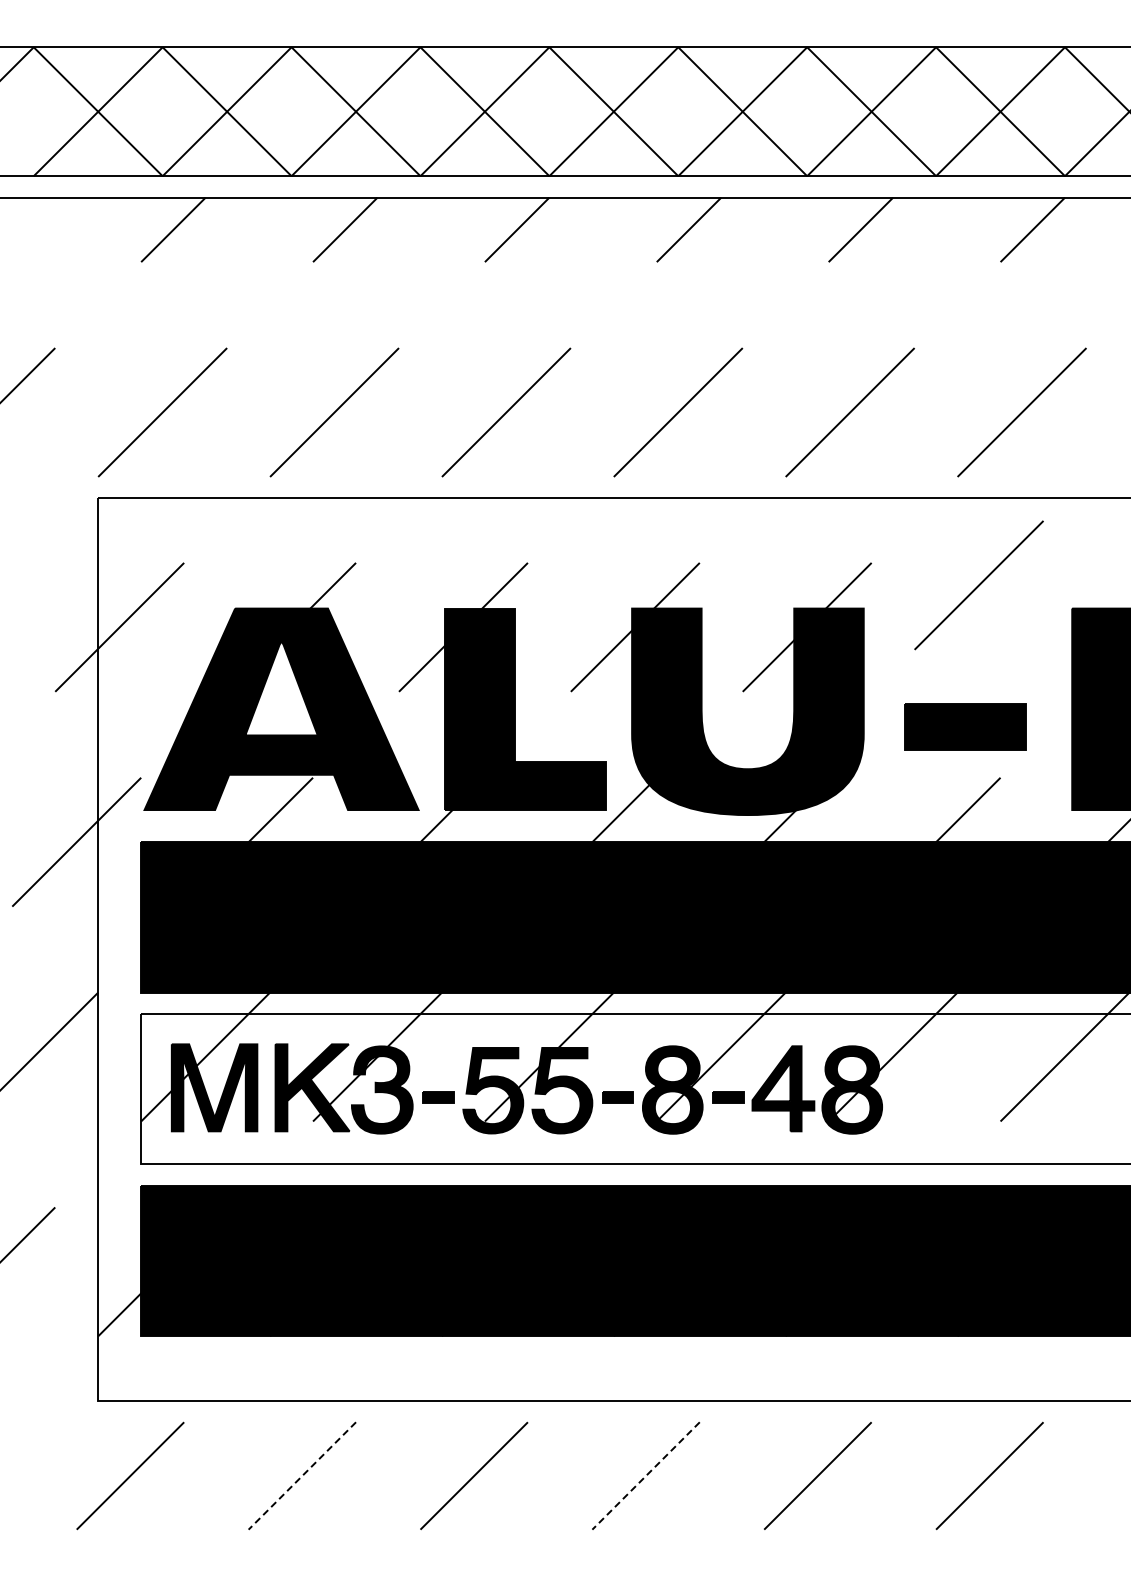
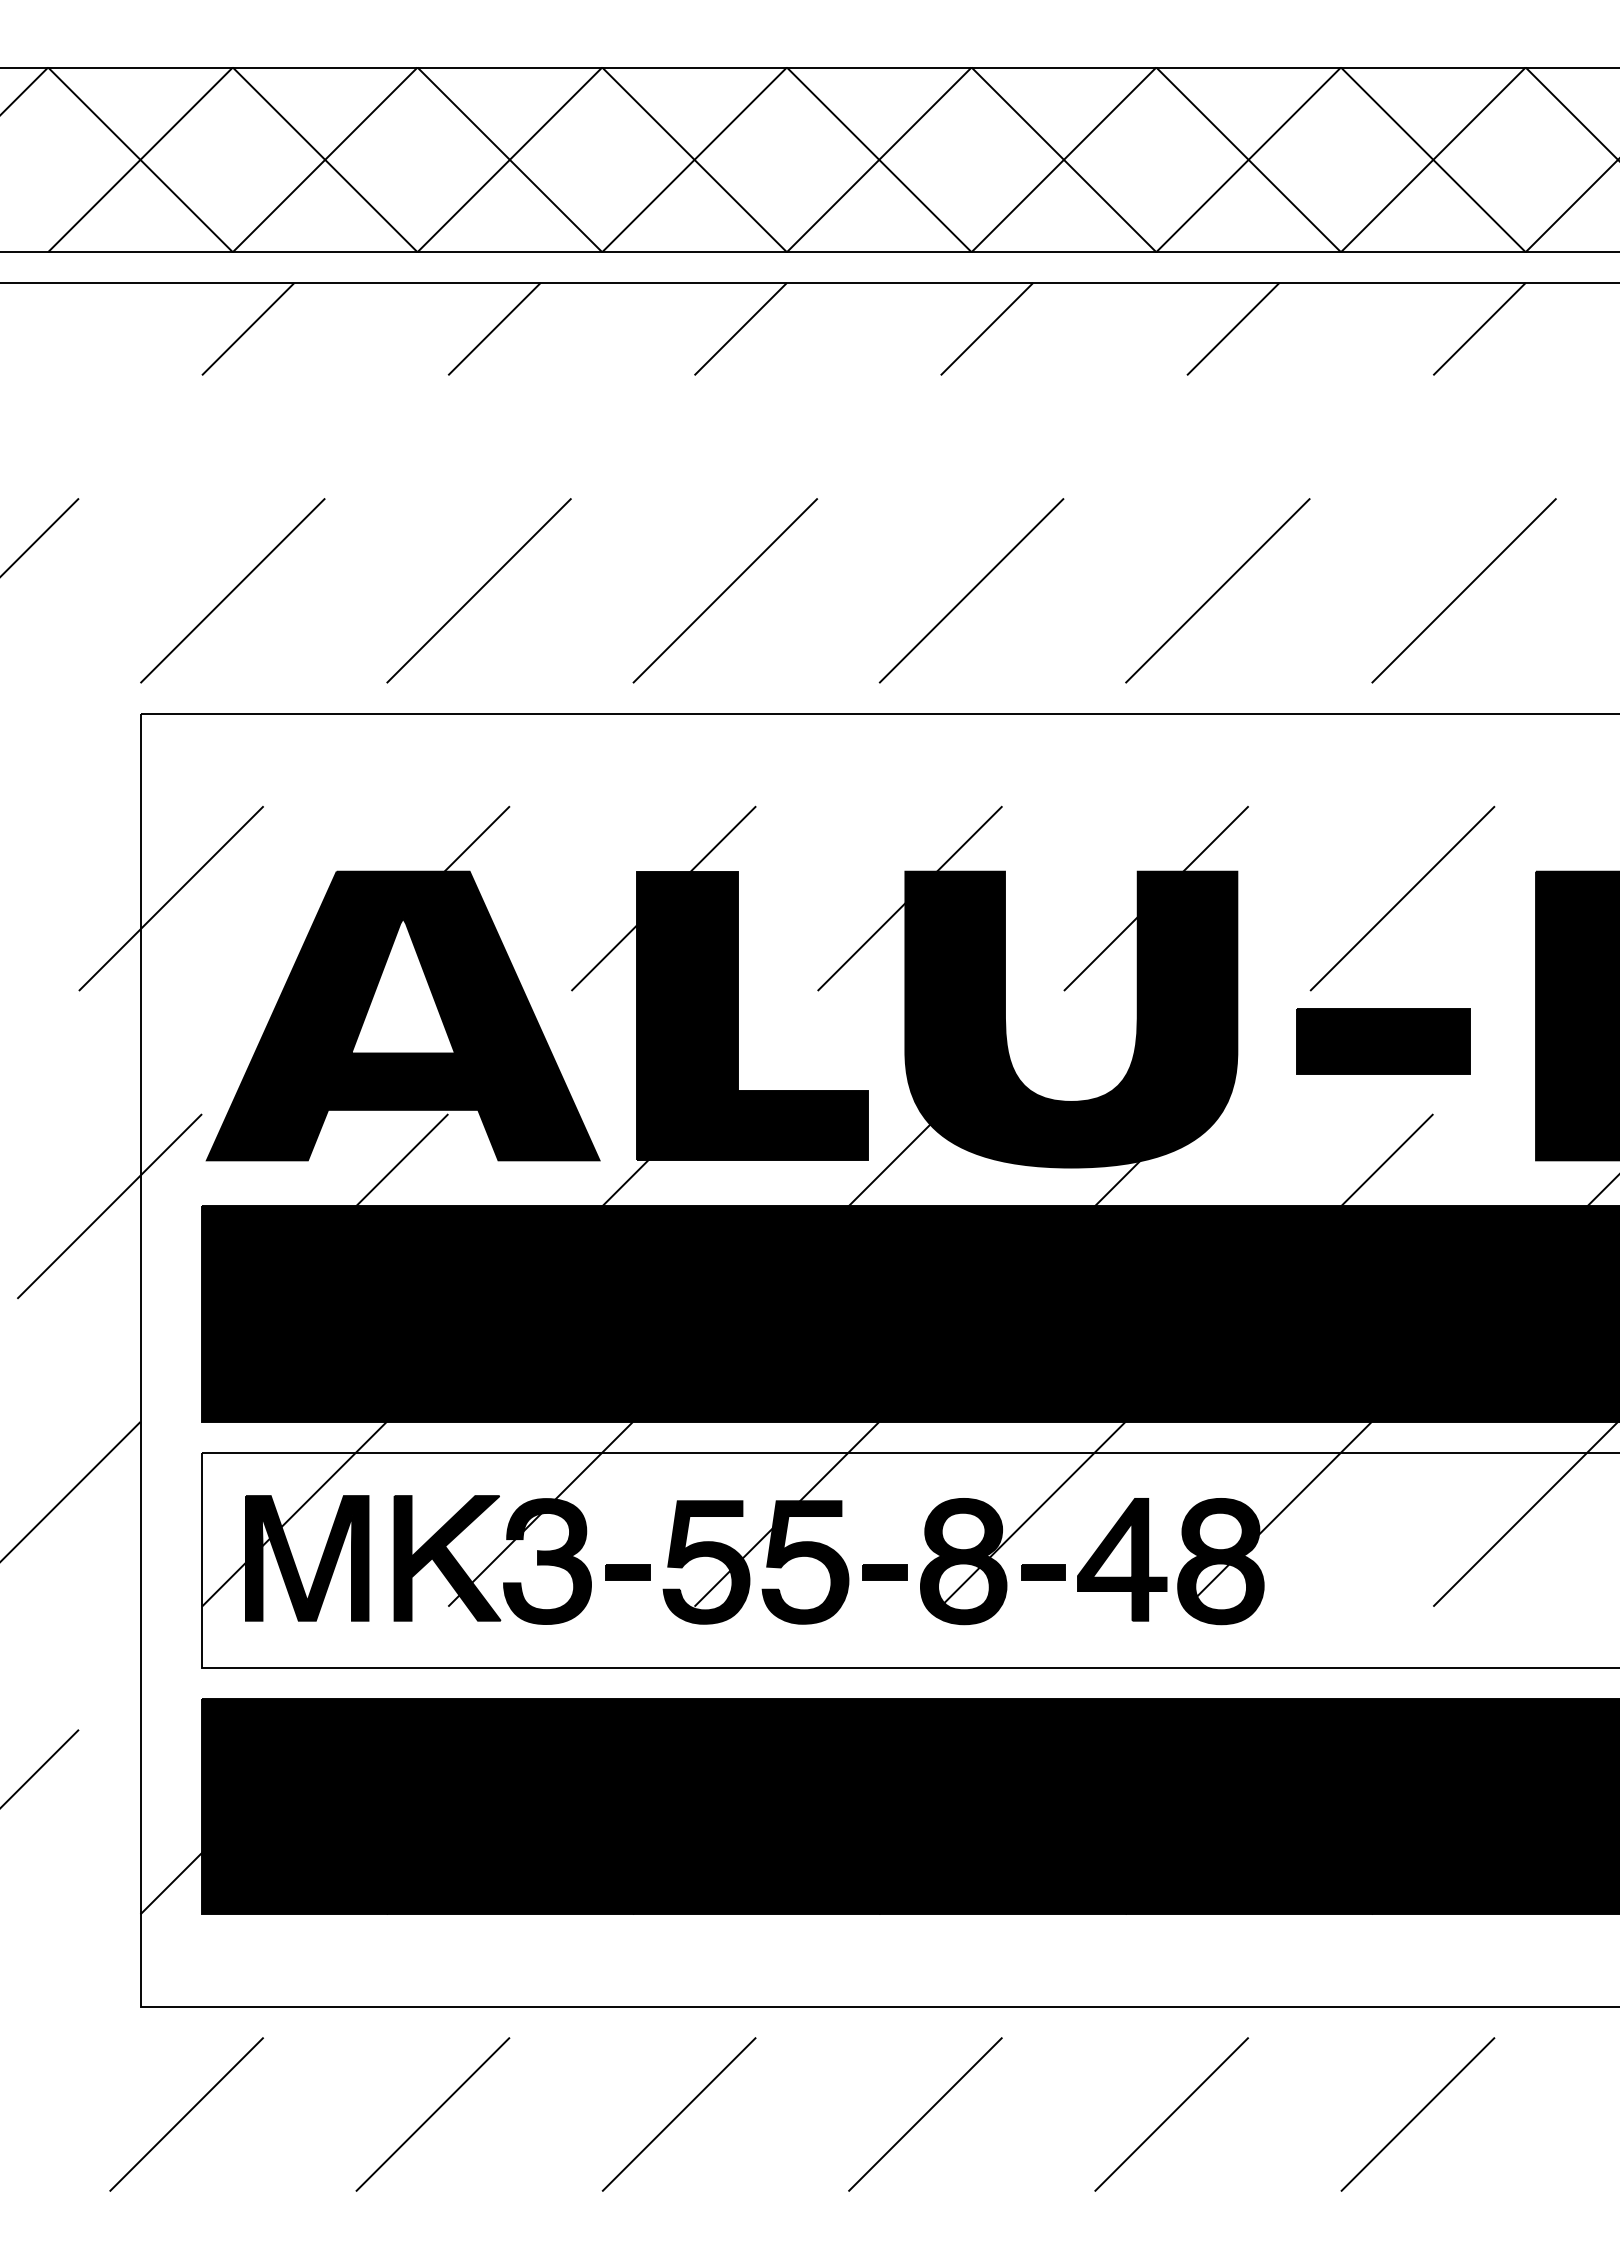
line: (978, 585) -> (1401, 898), moved
line: (302, 1475) -> (433, 2113), dashed -> solid
line: (646, 1475) -> (926, 2113), dashed -> solid

